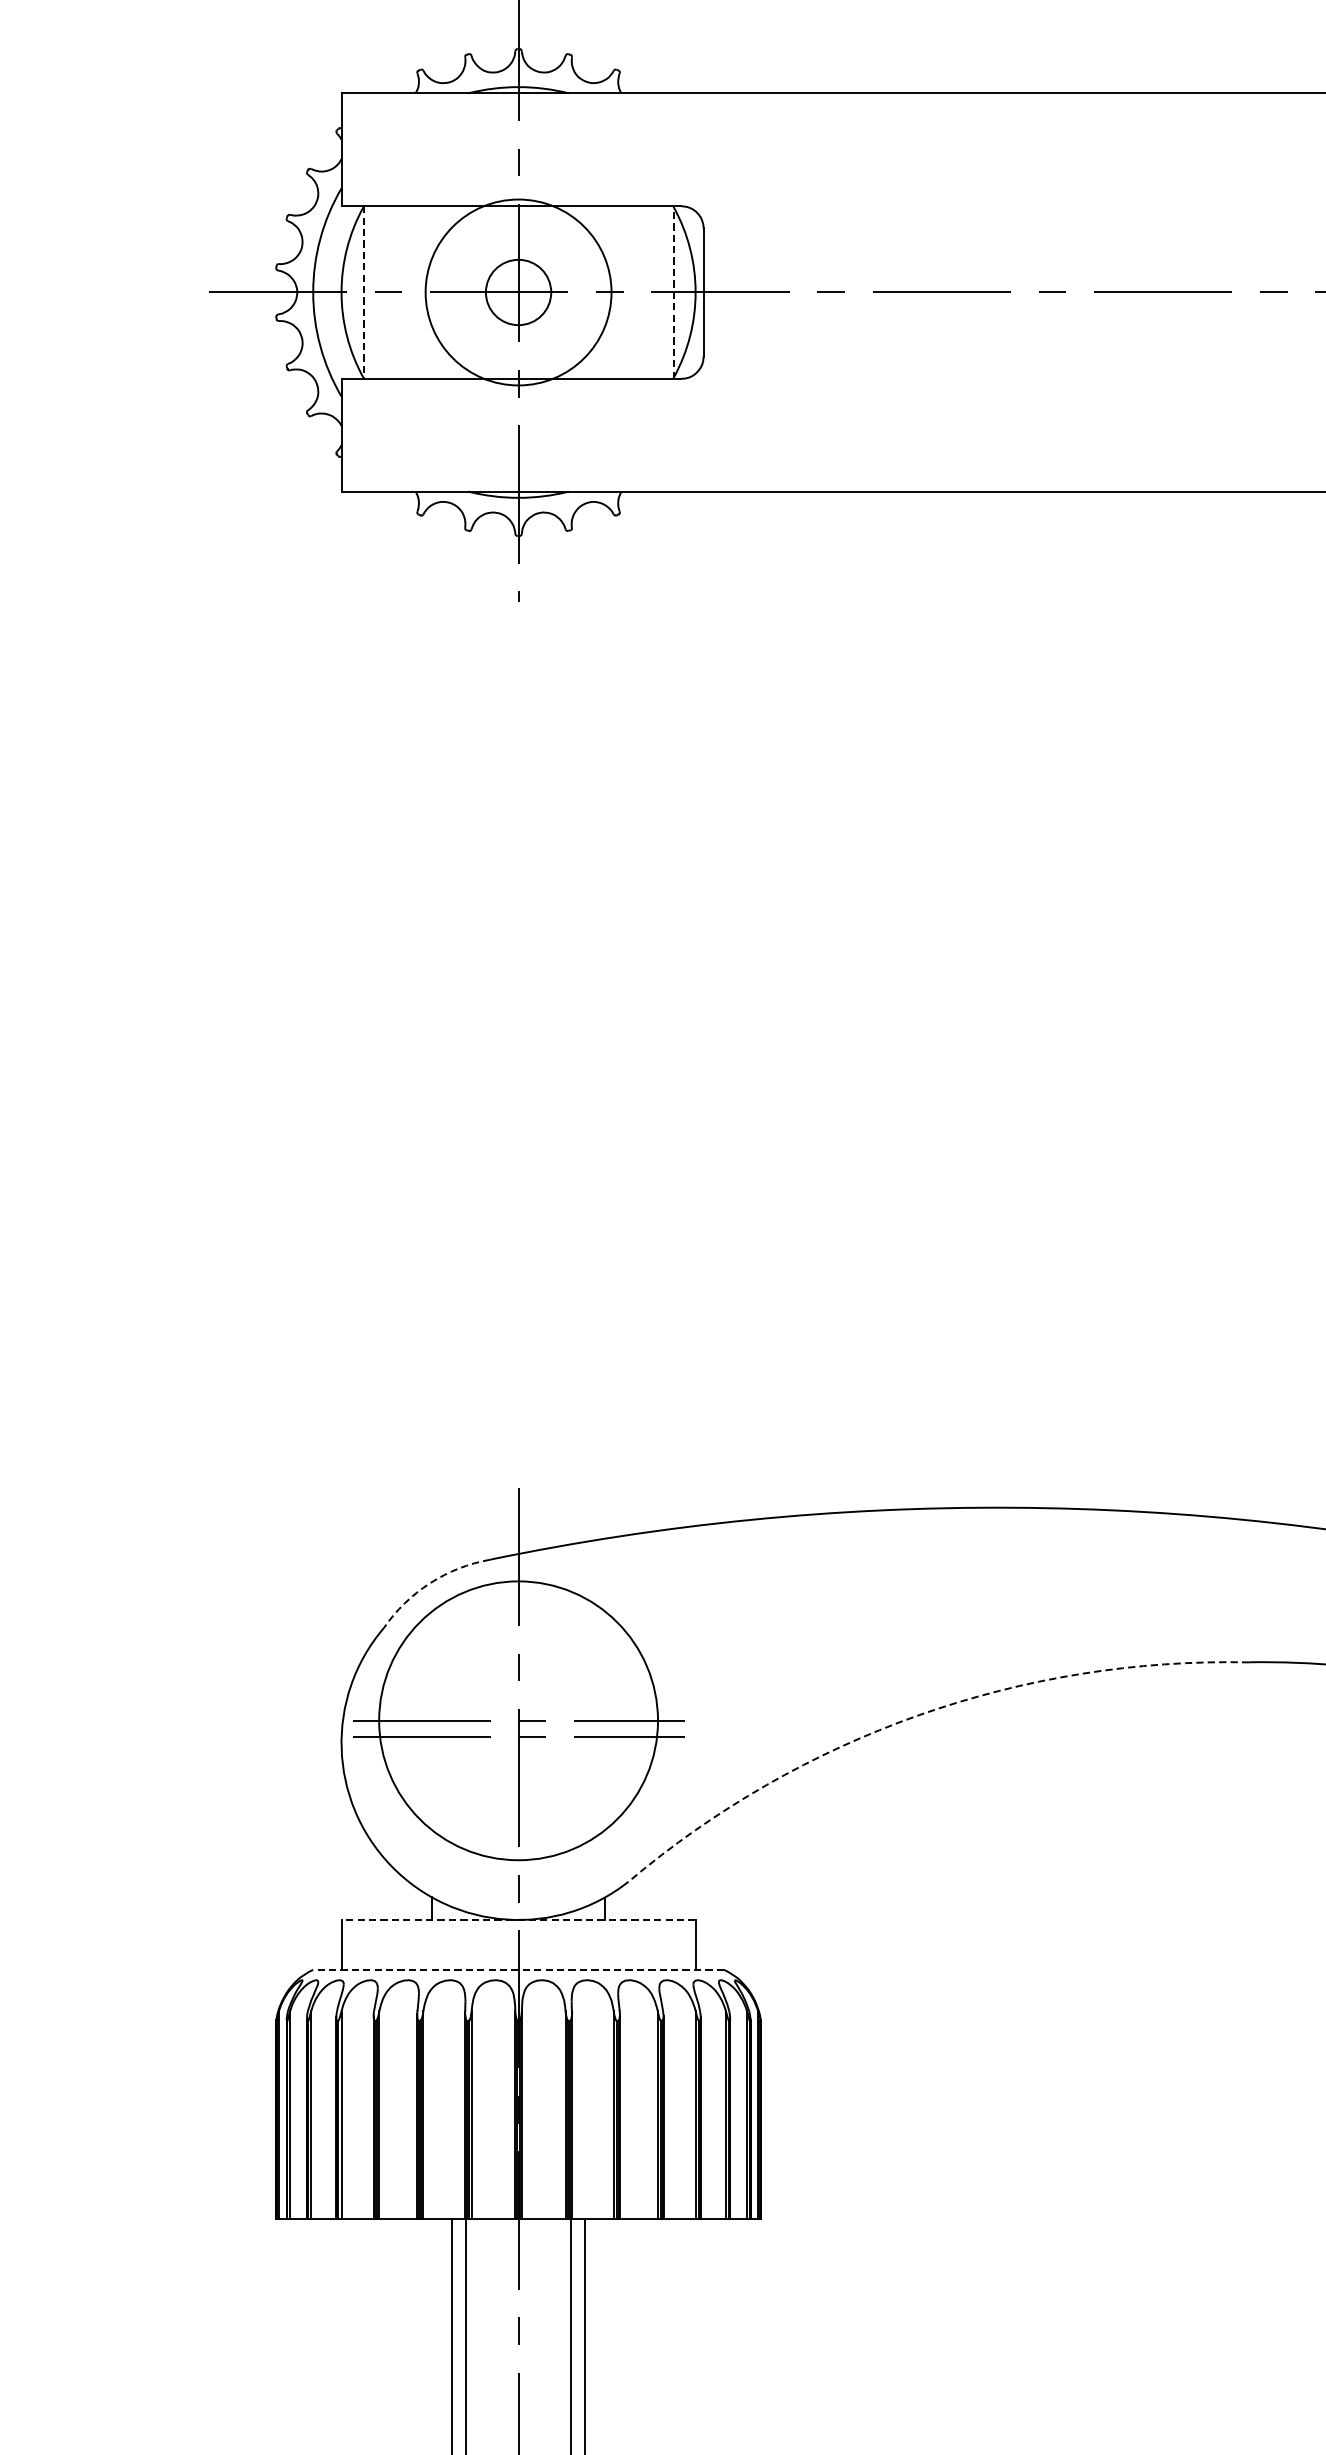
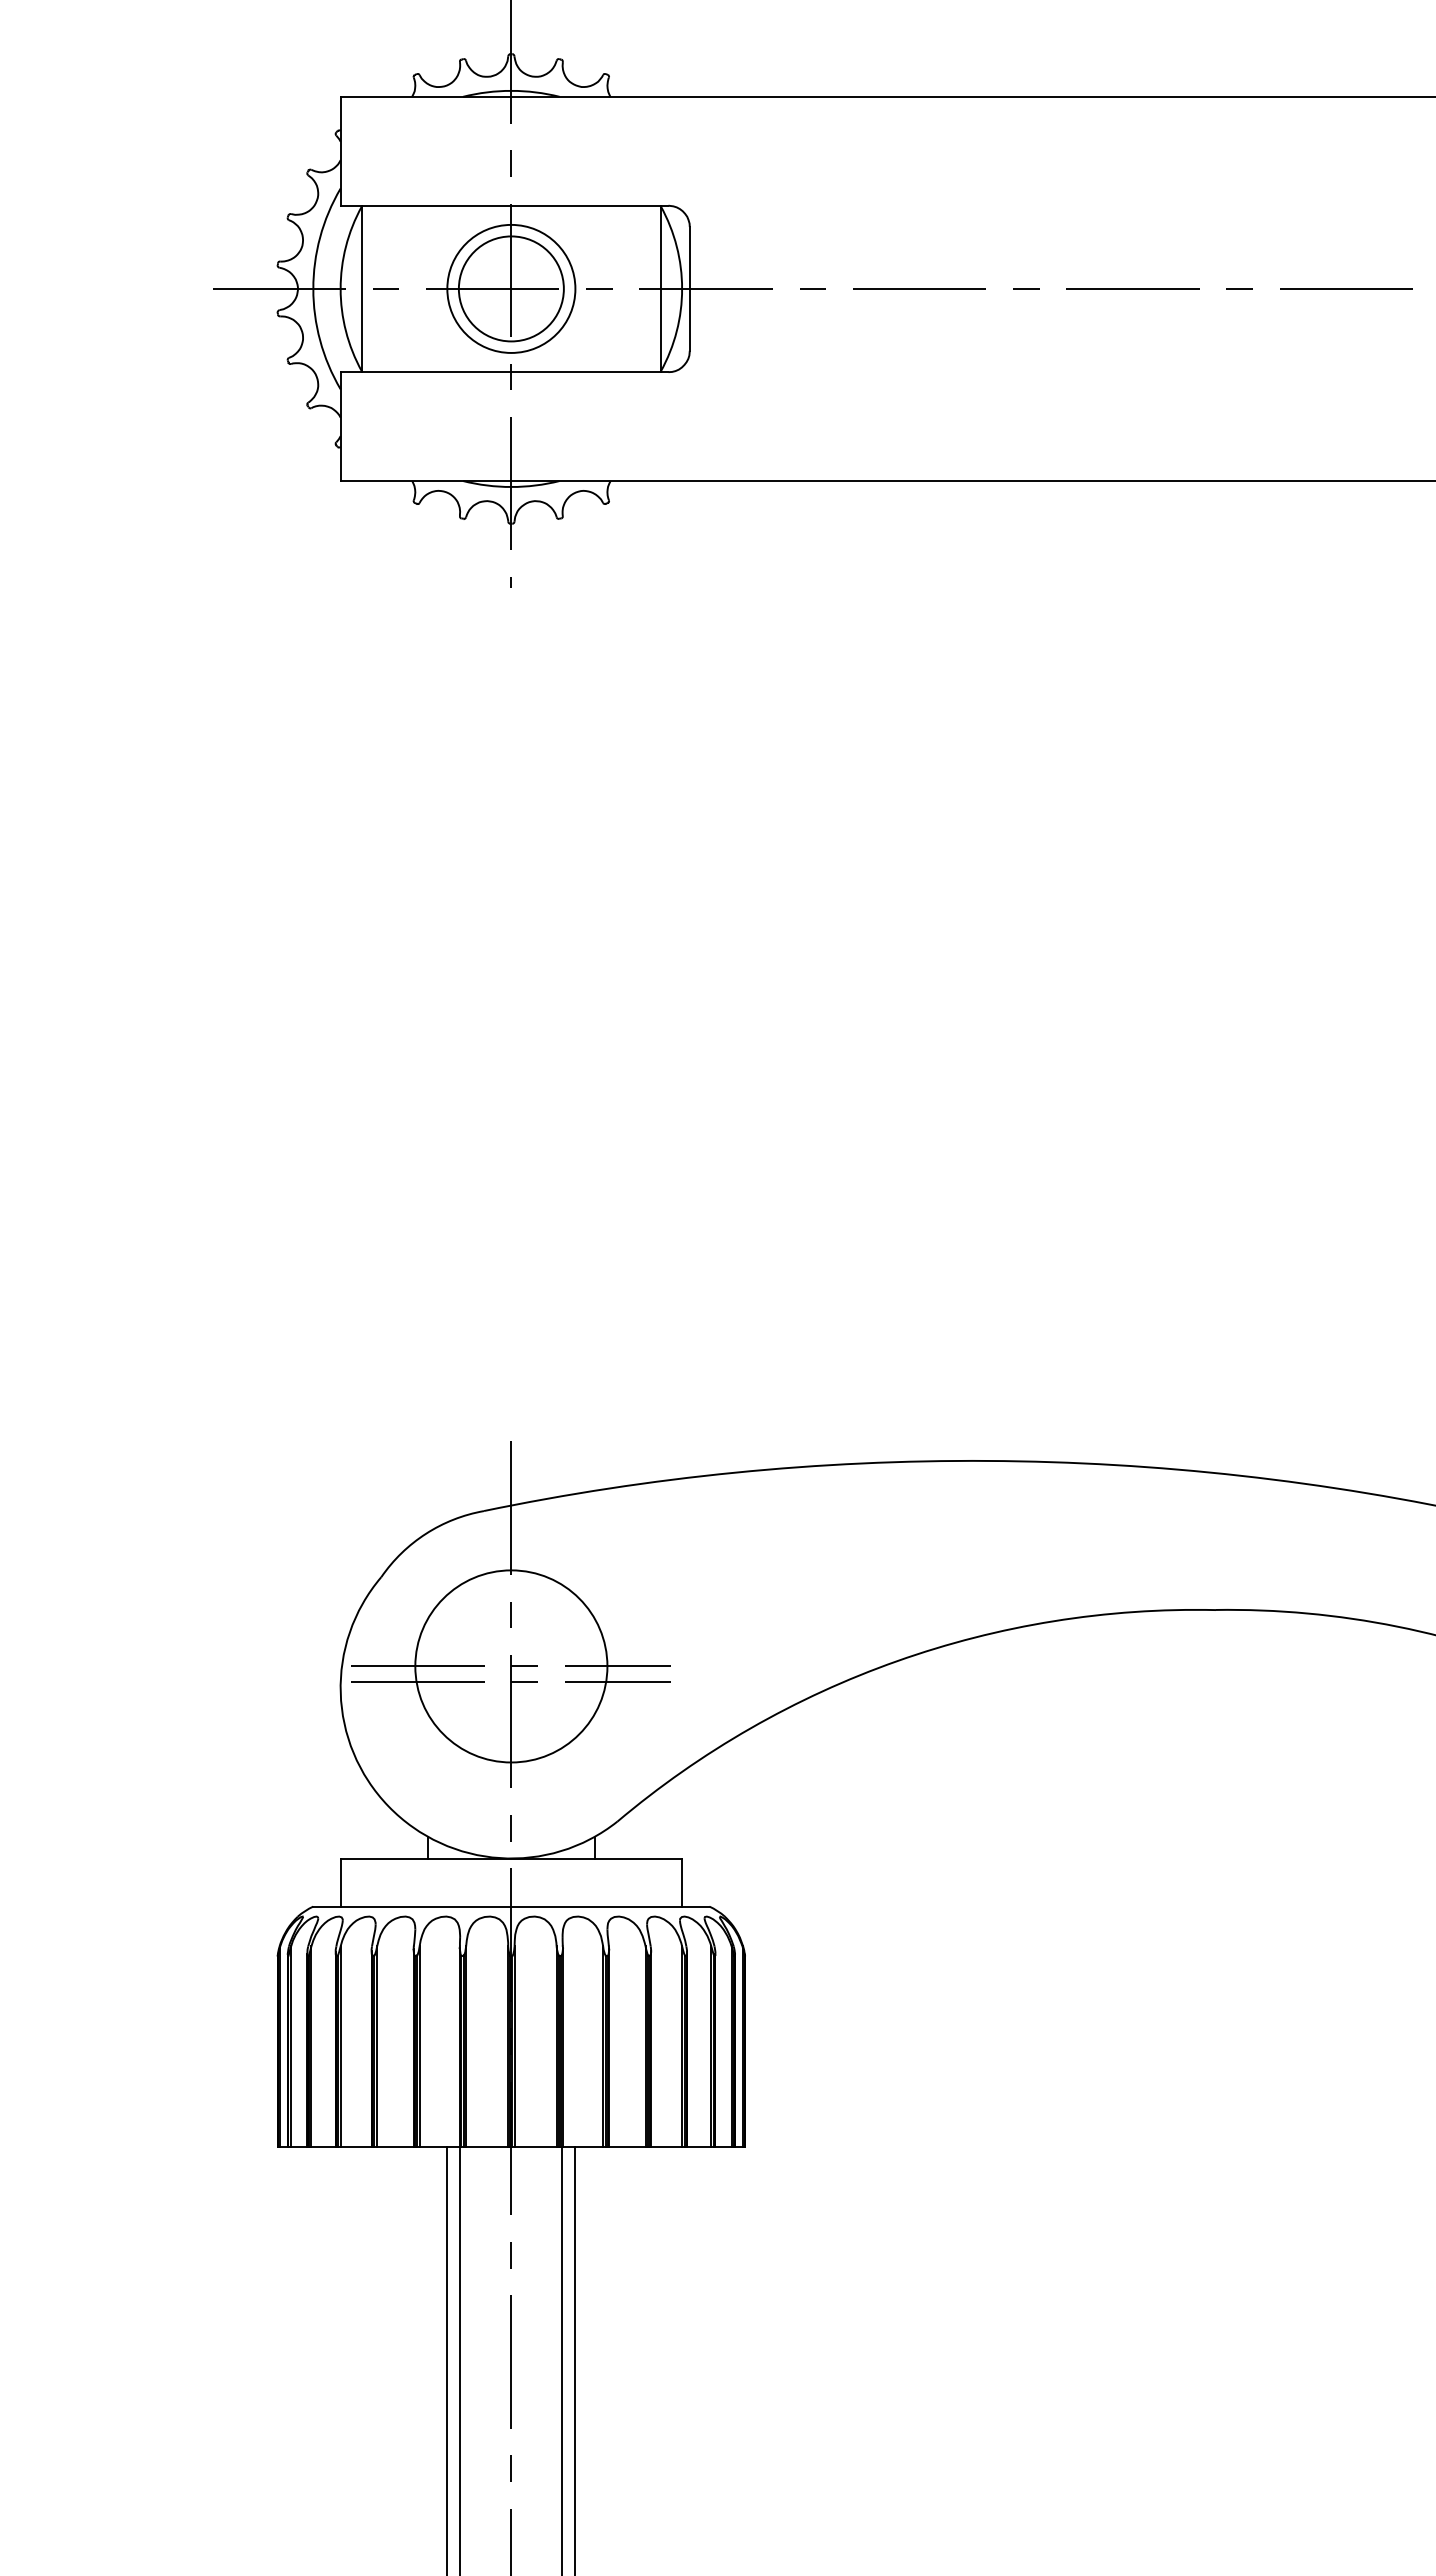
circle: (517, 292) -> (510, 288), size x1.67
circle: (518, 292) -> (511, 288), size x0.71
line: (673, 292) -> (660, 288), dashed -> solid
line: (363, 293) -> (361, 289), dashed -> solid
arc: (430, 1582) -> (426, 1533), dashed -> solid
arc: (918, 1715) -> (897, 1661), dashed -> solid
circle: (518, 1720) -> (511, 1666), size x0.71
line: (518, 1919) -> (511, 1858), dashed -> solid
line: (517, 1969) -> (510, 1906), dashed -> solid

